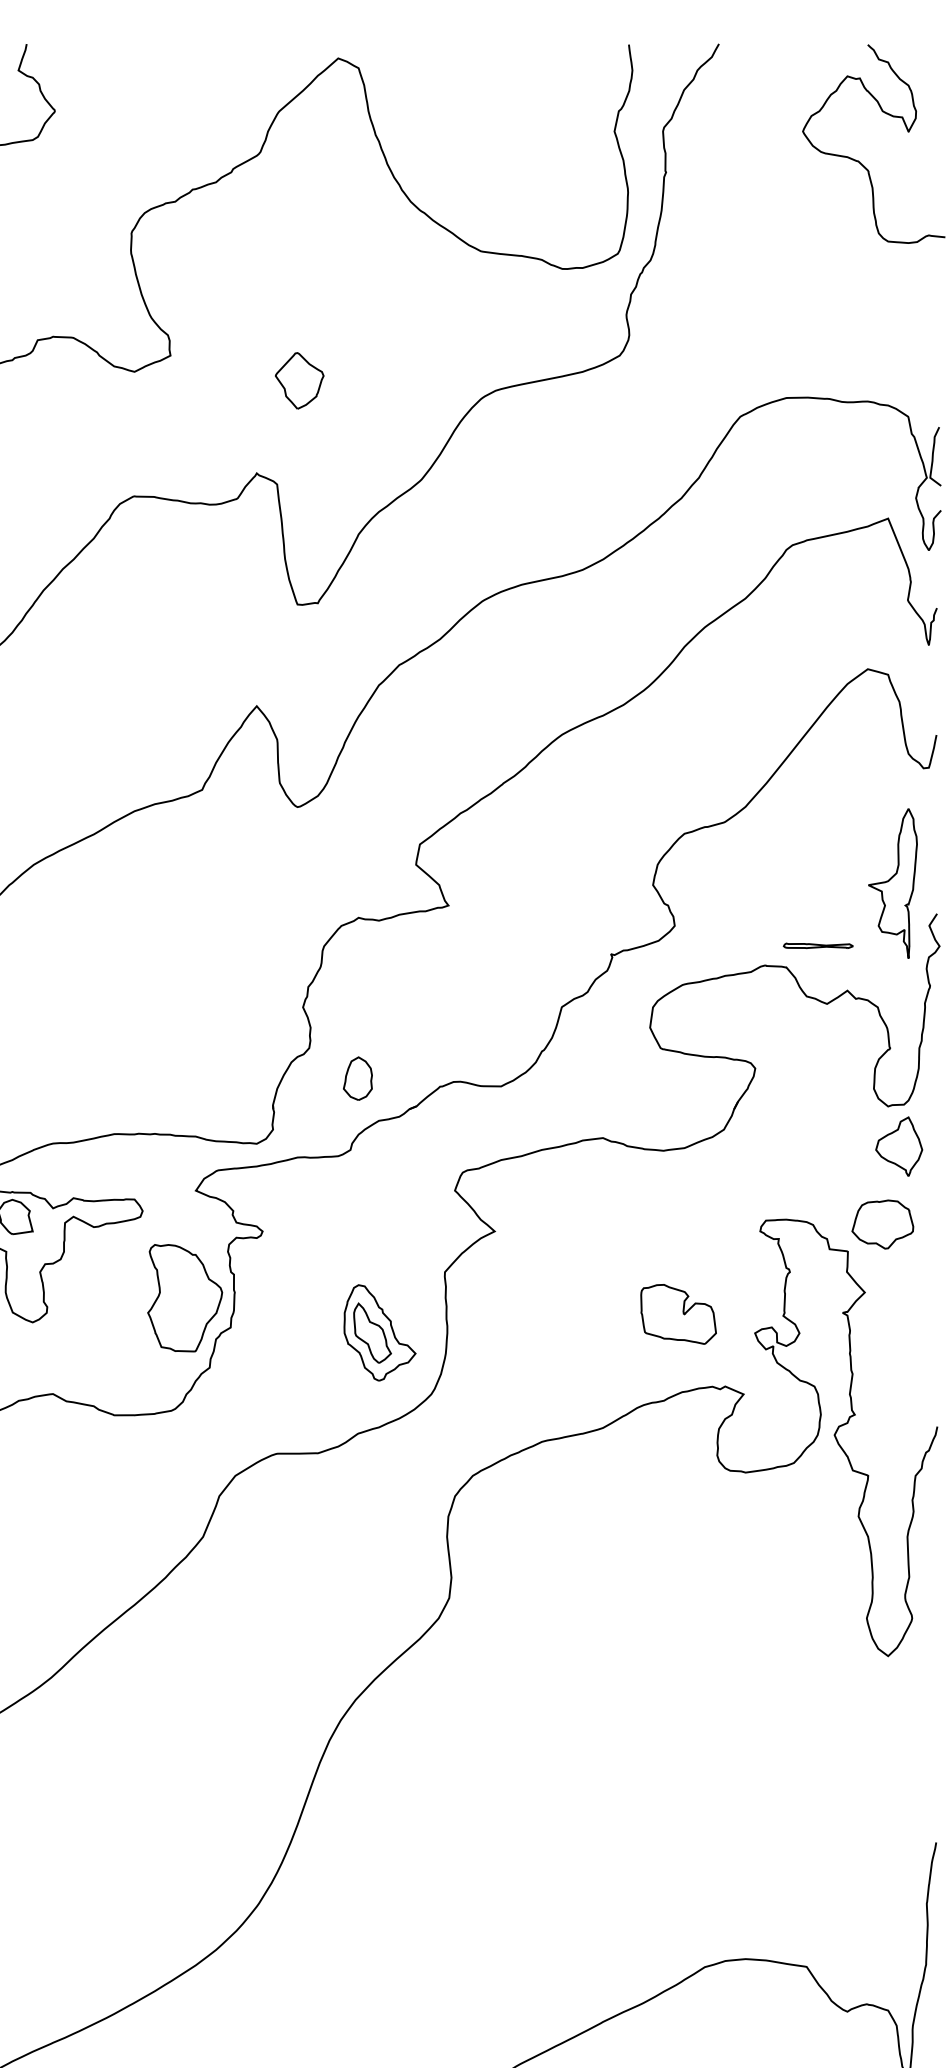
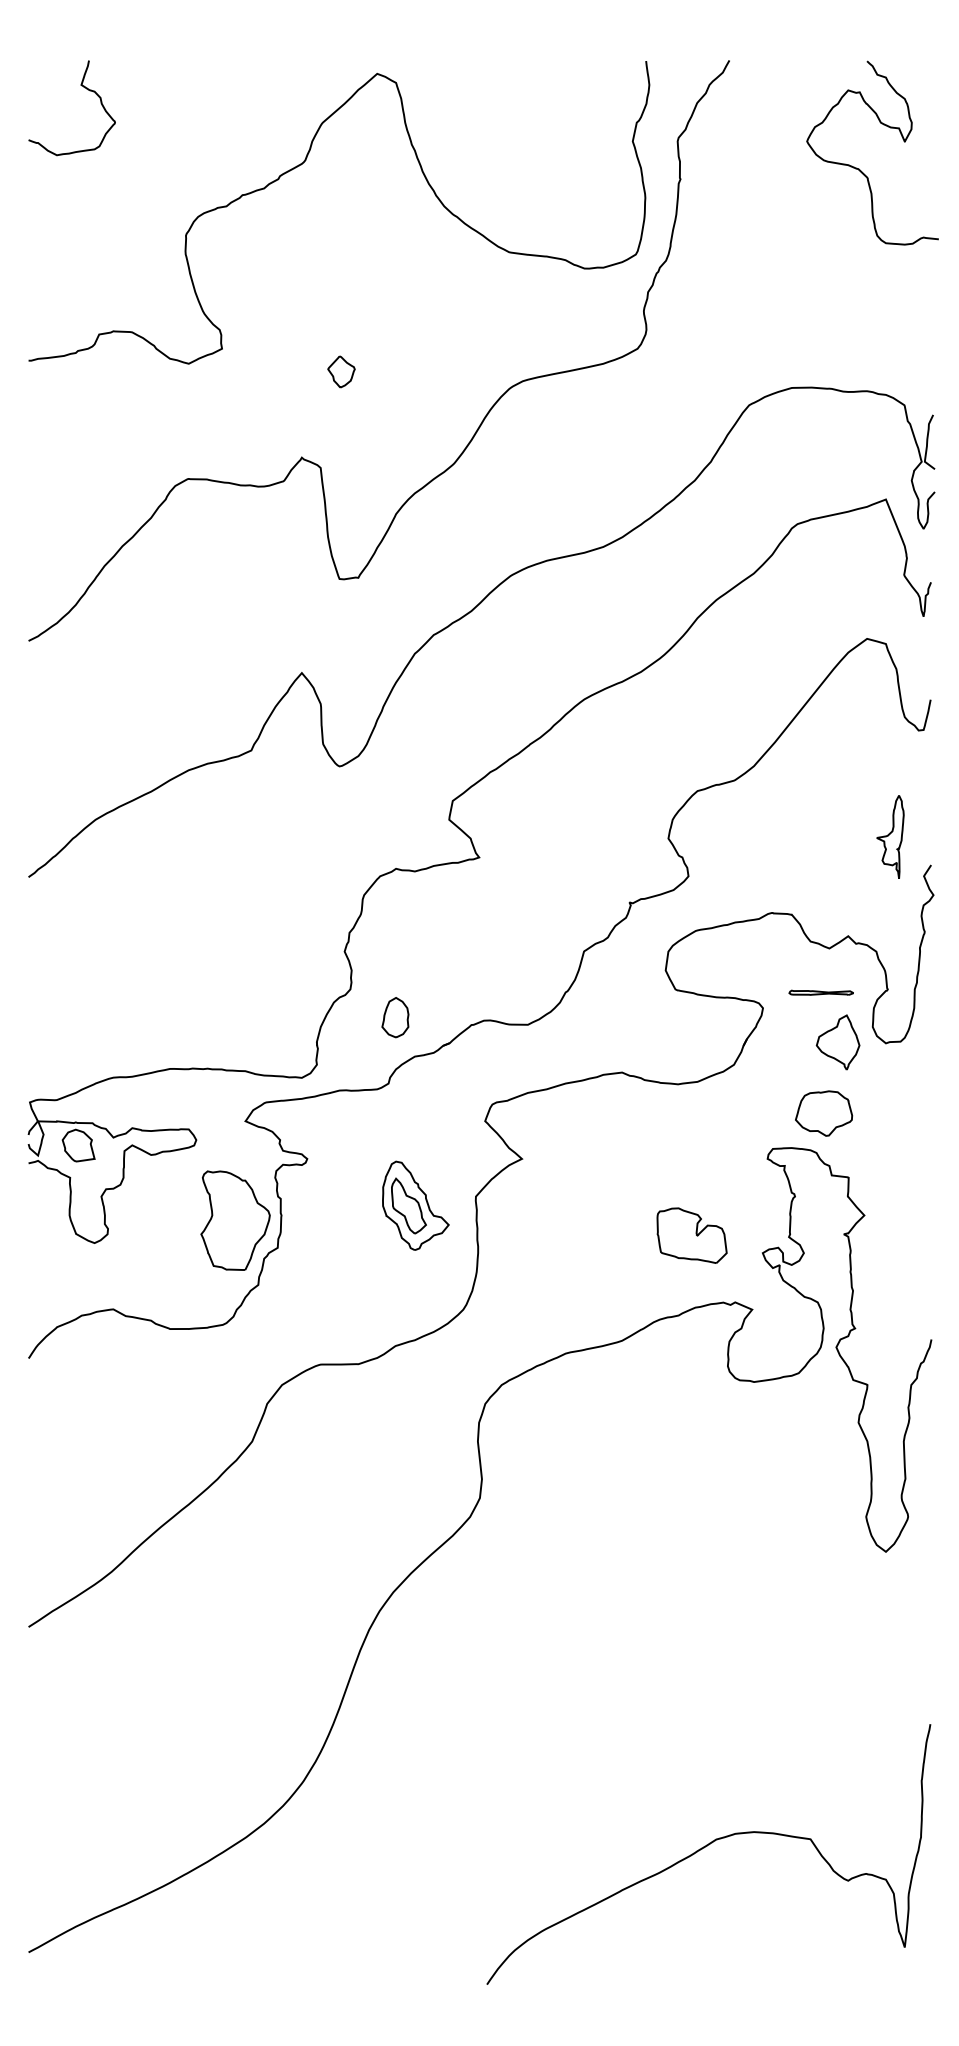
part: (299, 380) -> (341, 371), size x0.6
part: (893, 882) -> (890, 836), size x0.6
part: (817, 945) -> (820, 992), moved
part: (898, 1146) -> (837, 1042), moved
part: (883, 1224) -> (824, 1113), moved
part: (379, 1332) -> (415, 1205), moved

